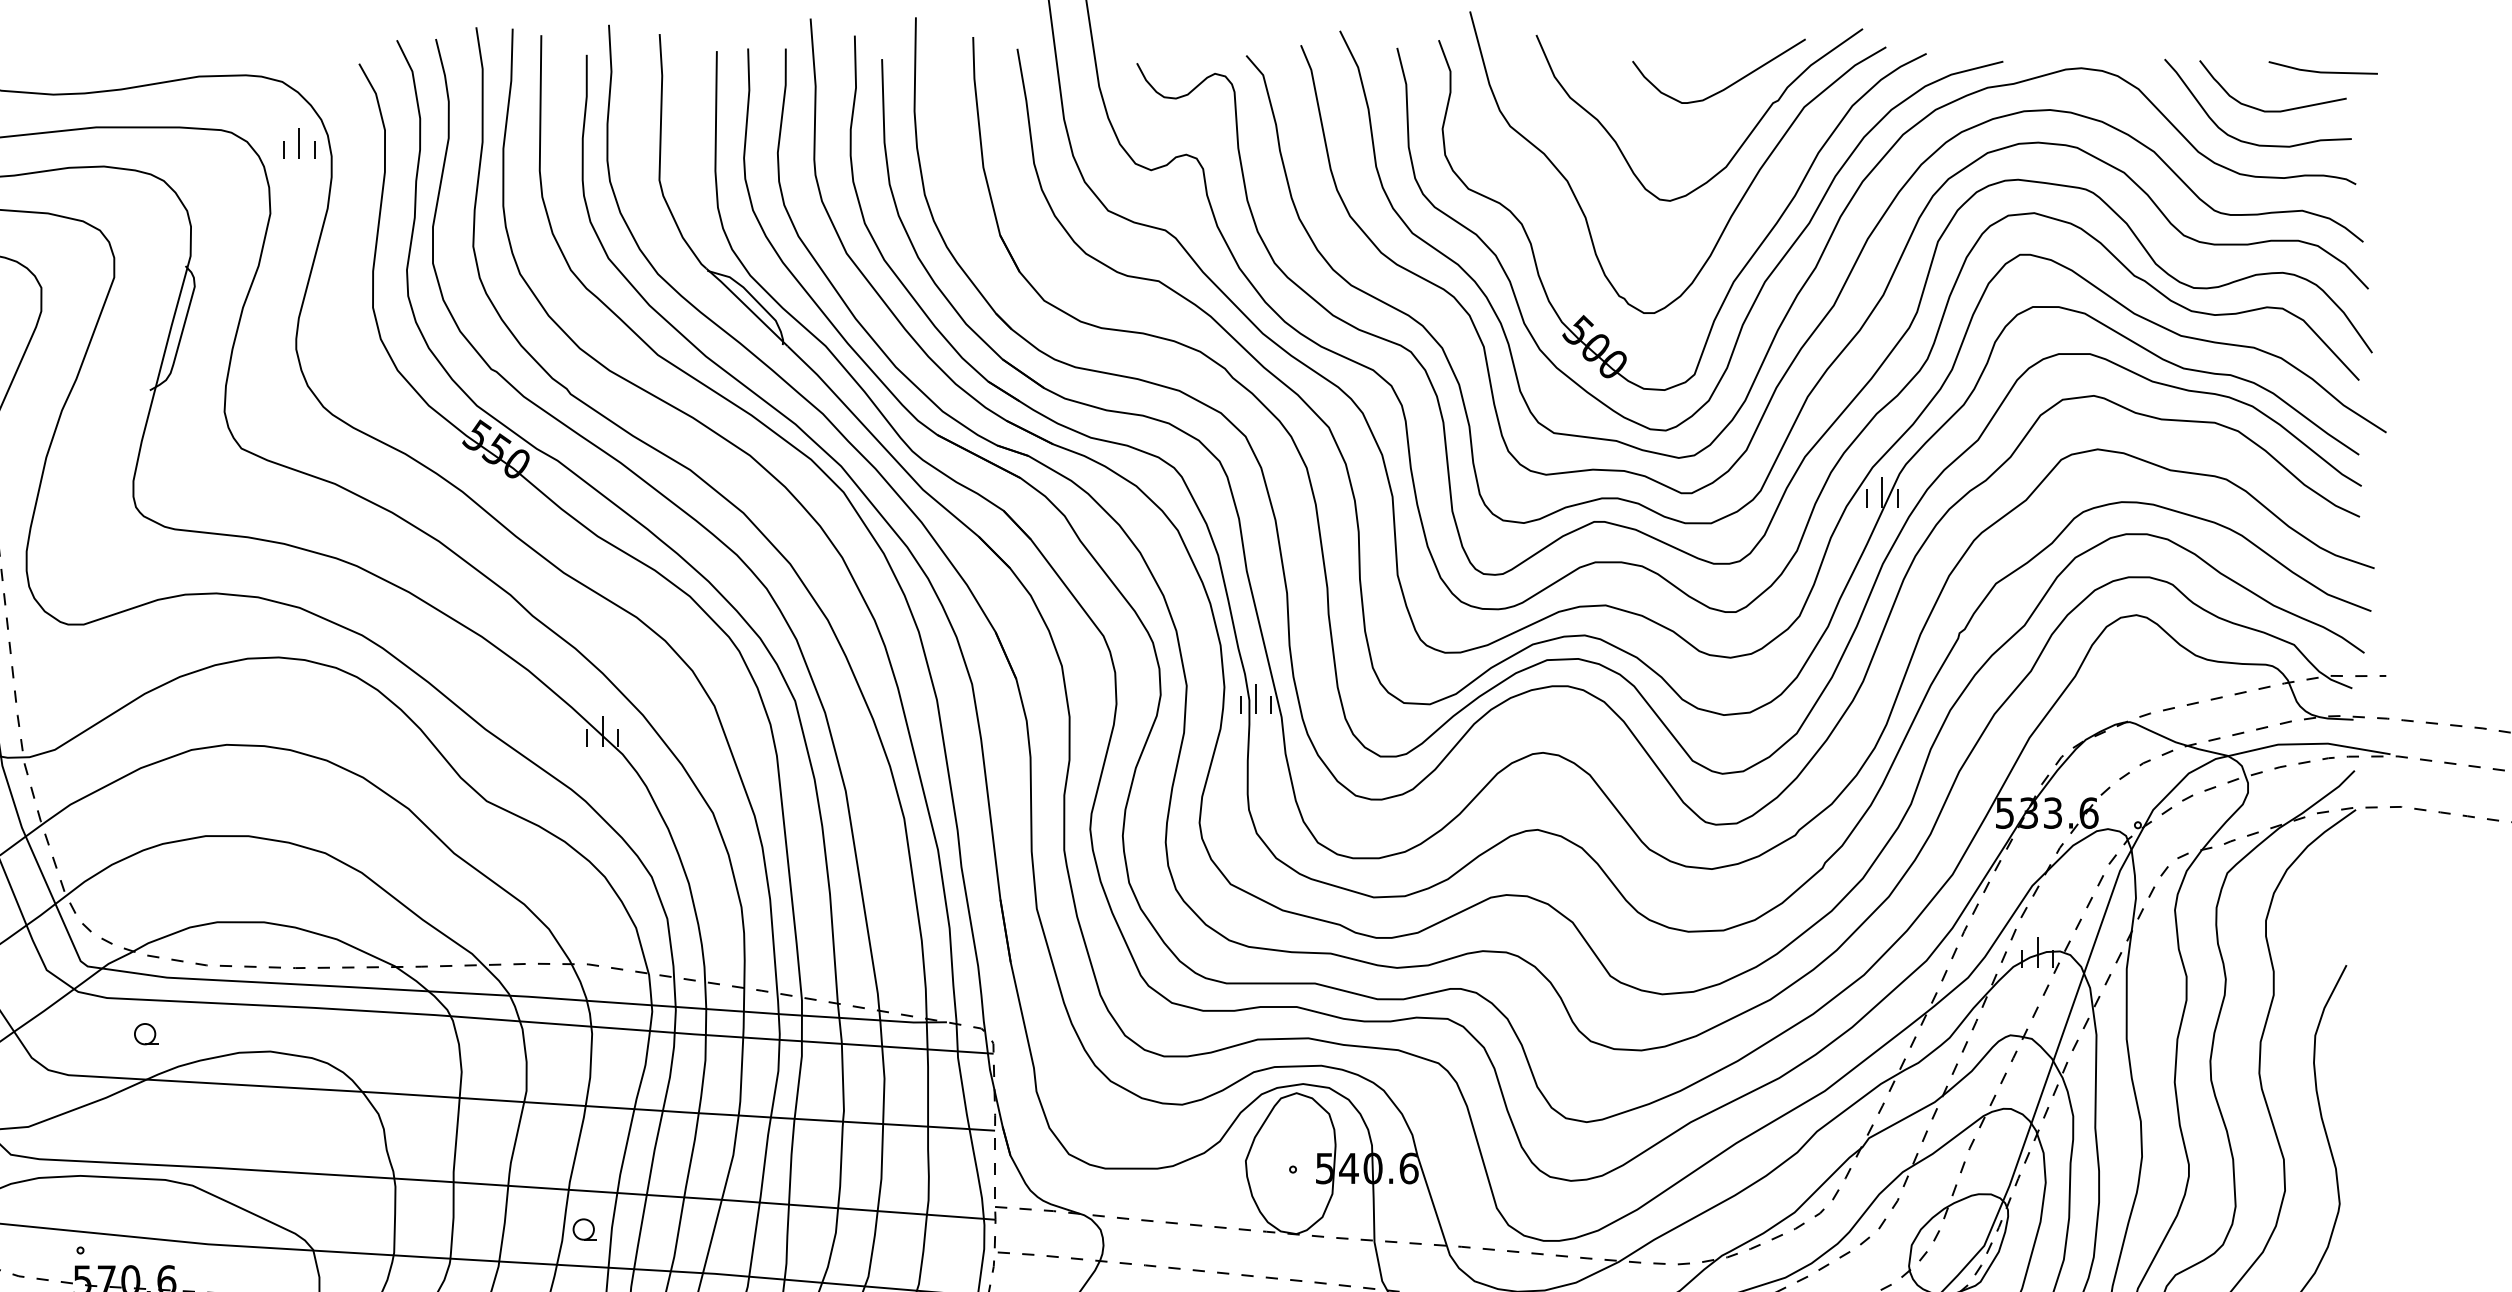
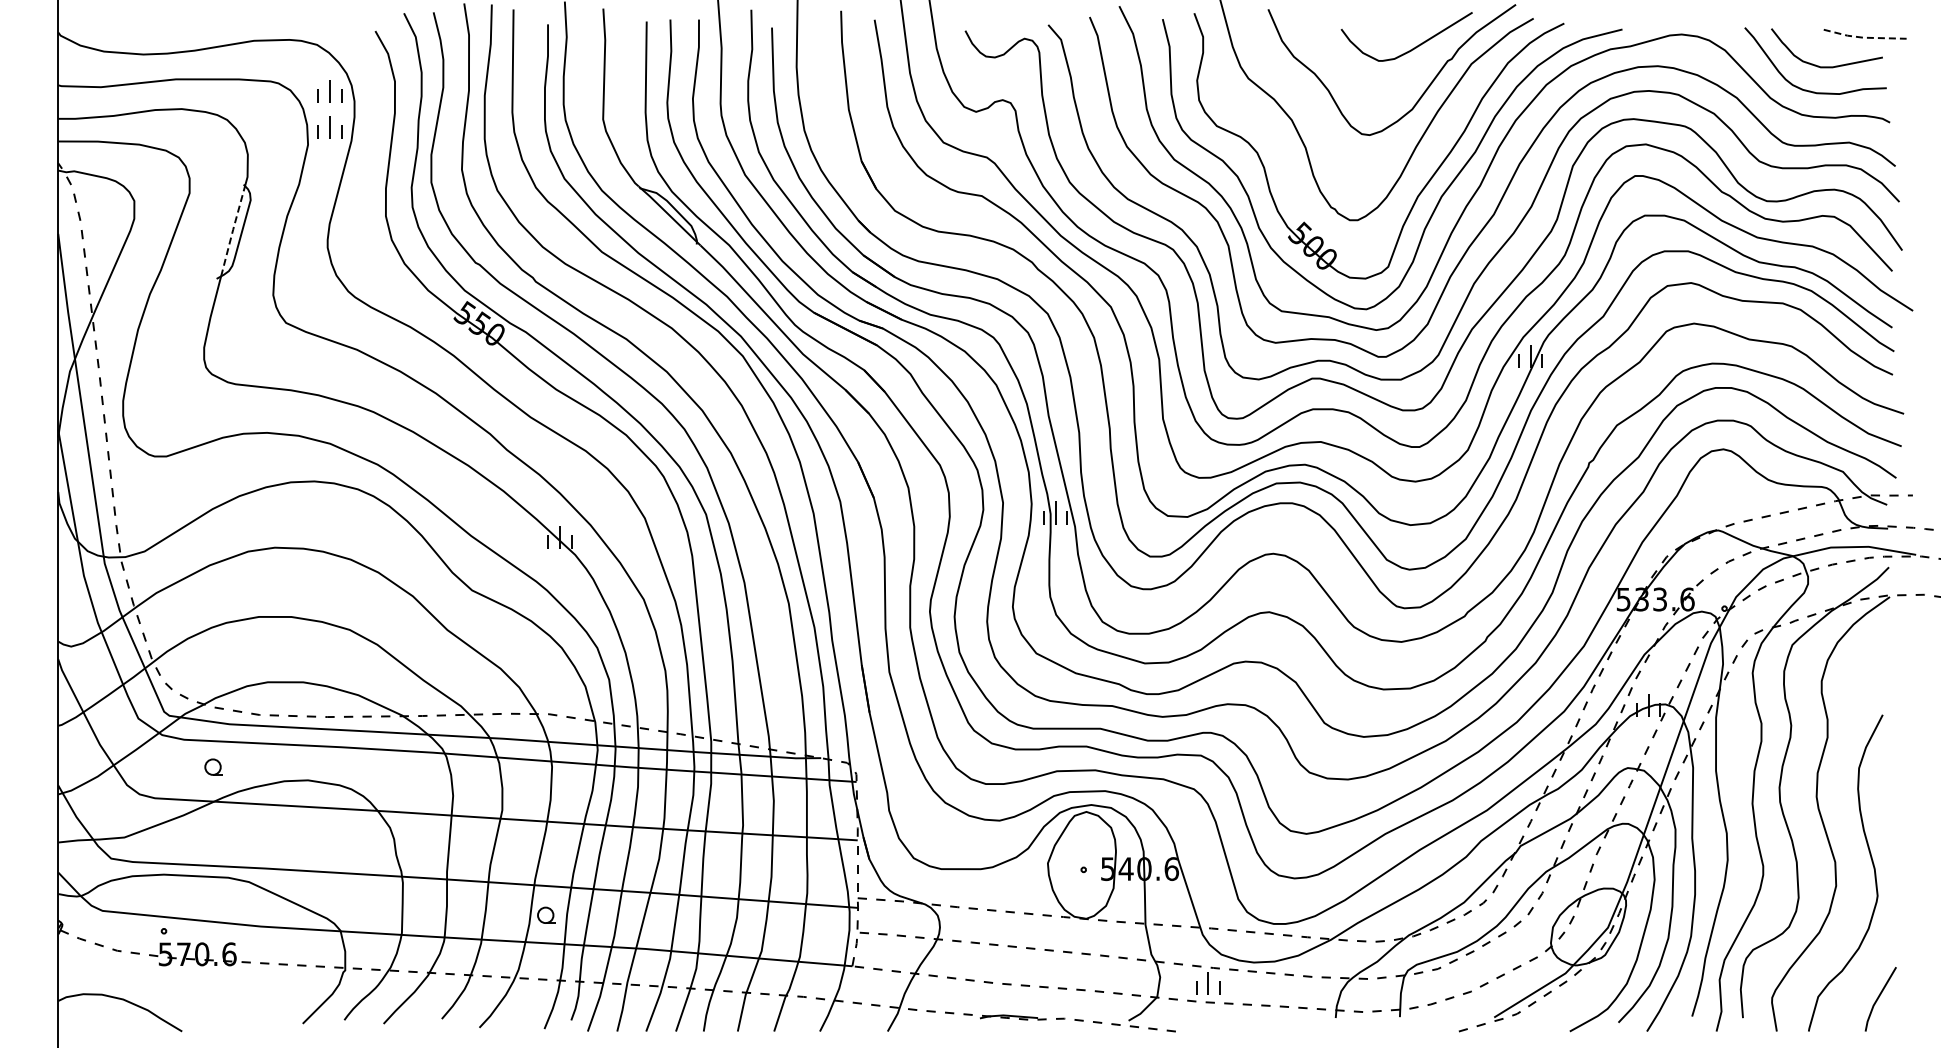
line: (2322, 72) -> (1864, 37), solid -> dashed
part: (298, 190) -> (329, 127), added
line: (170, 326) -> (232, 230), solid -> dashed

